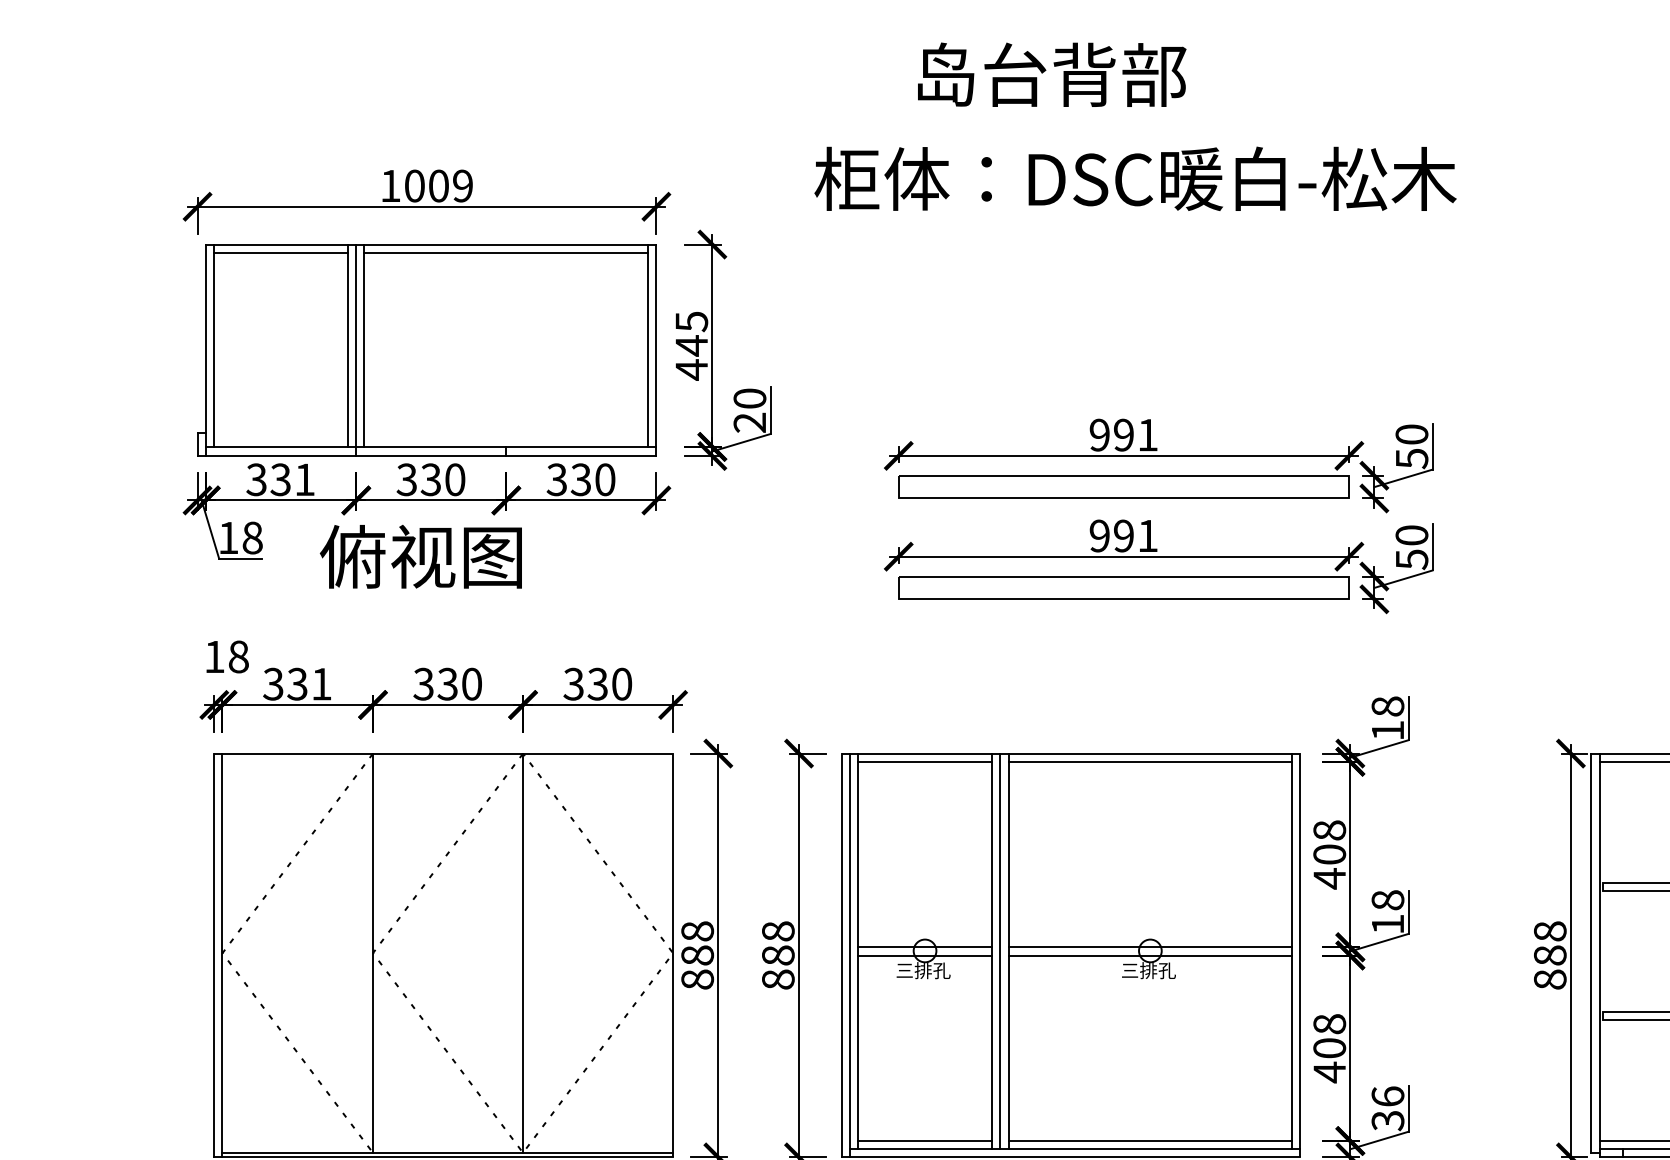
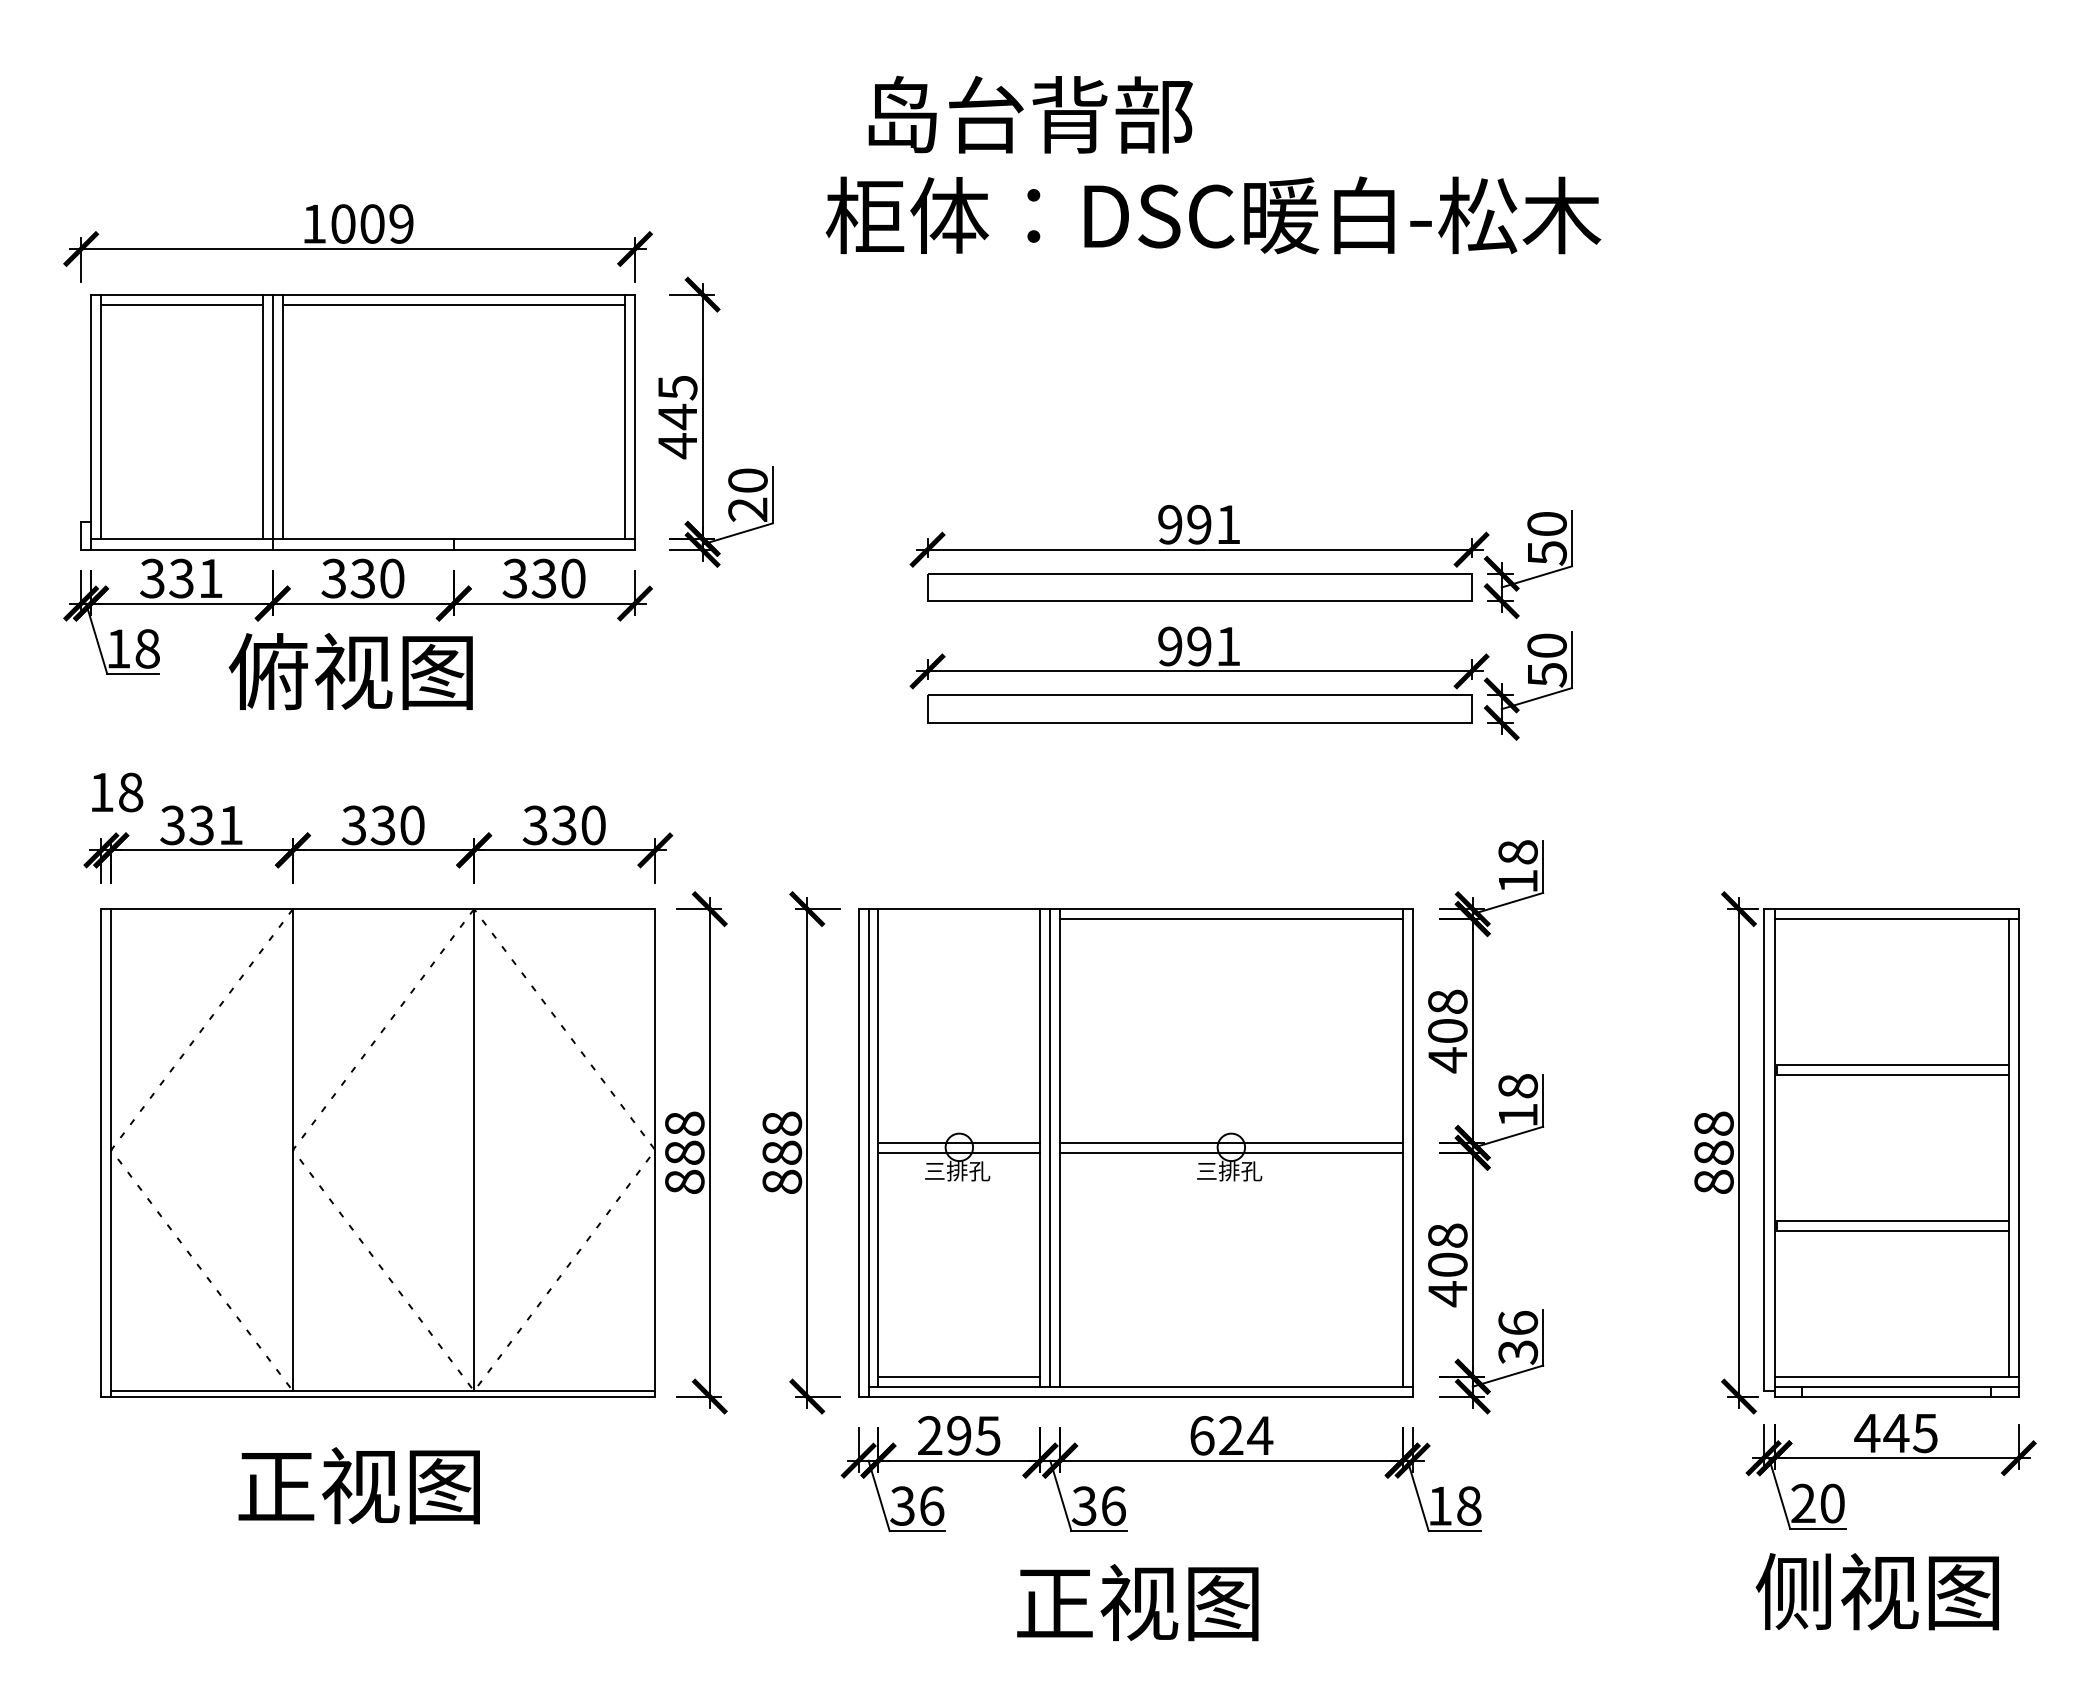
text: (1051, 74) -> (1030, 114), moved
line: (925, 762) -> (959, 919), removed
line: (1150, 1140) -> (1231, 1376), removed

